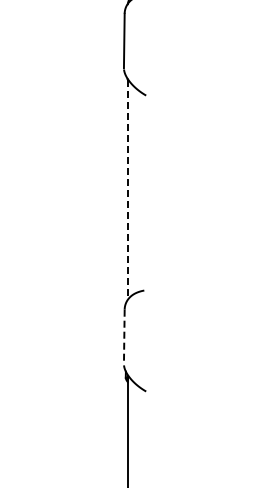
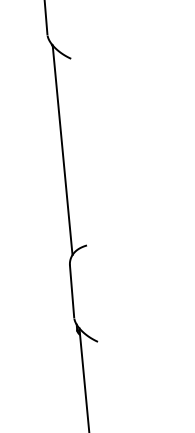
line: (128, 189) -> (62, 150), dashed -> solid
line: (124, 337) -> (72, 292), dashed -> solid

